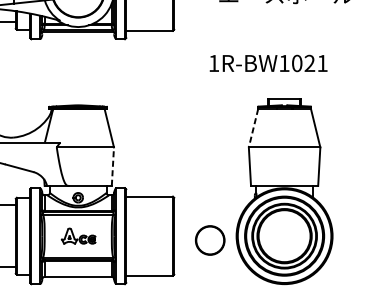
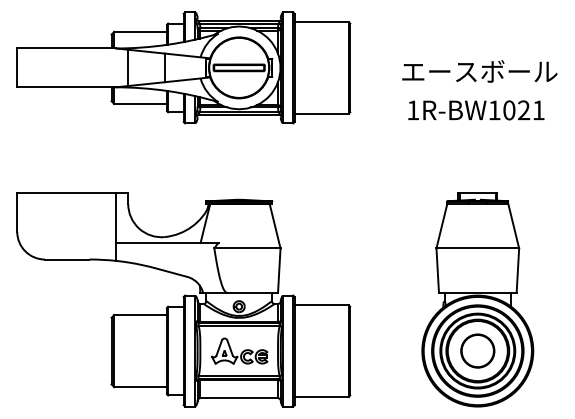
text: (268, 63) -> (476, 110), moved
line: (253, 128) -> (441, 226), dashed -> solid
line: (113, 166) -> (279, 270), dashed -> solid
part: (78, 235) -> (239, 350), size x1.43
circle: (209, 239) -> (477, 350), moved

